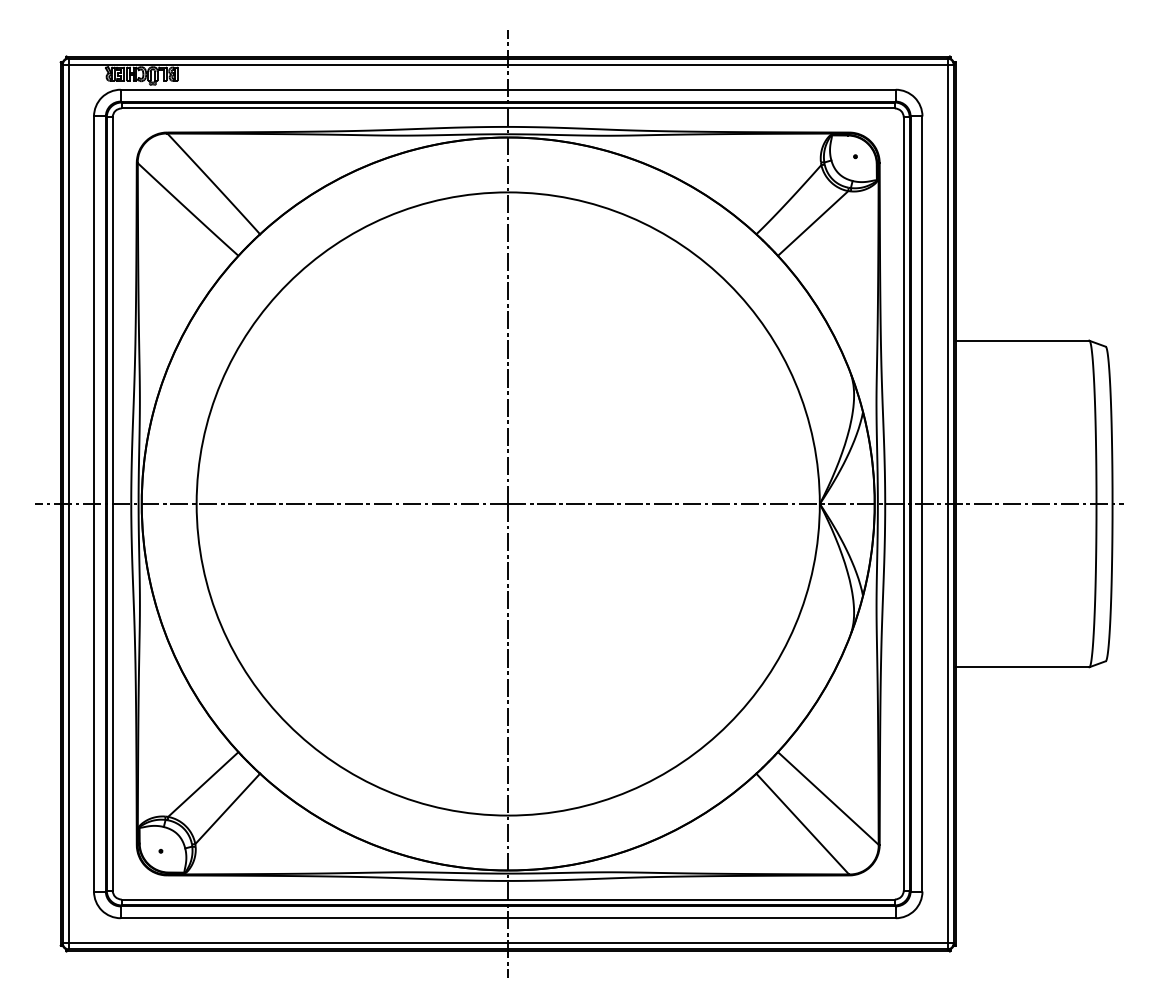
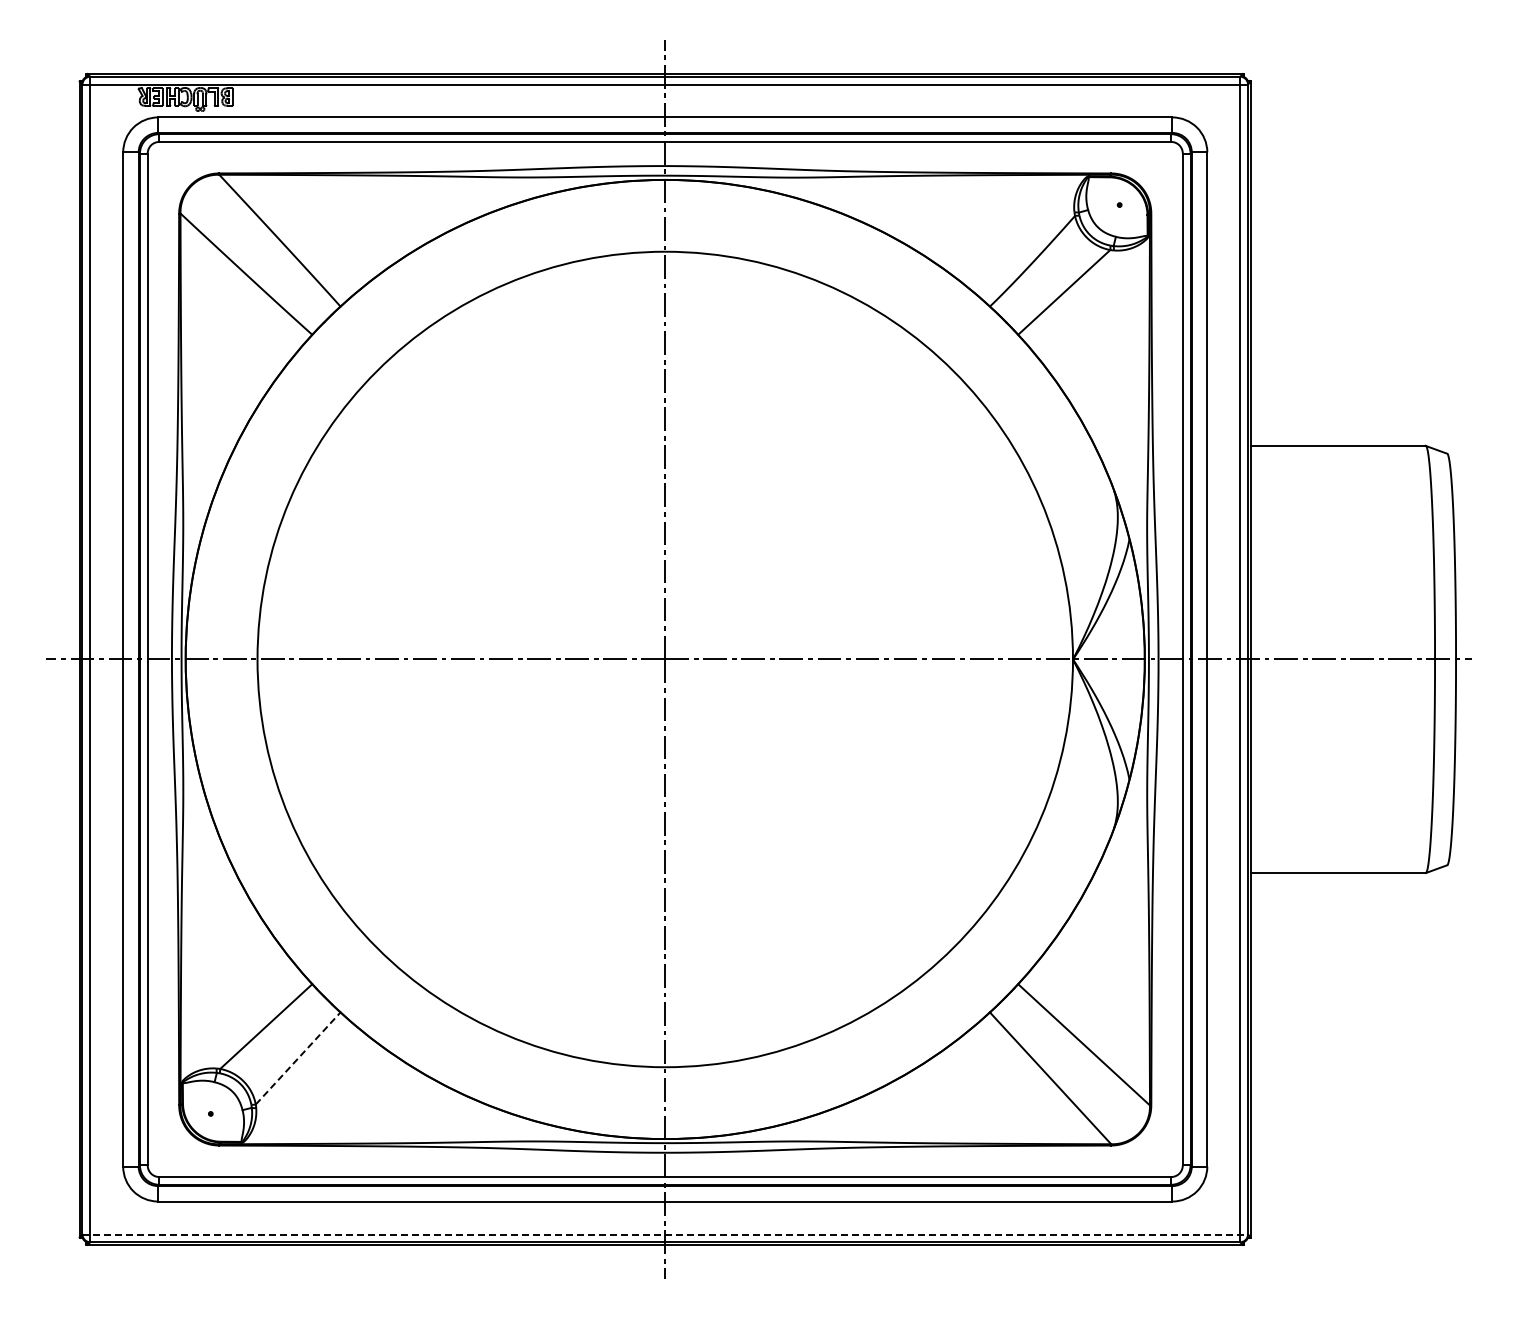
line: (227, 808) -> (298, 1058), solid -> dashed
line: (508, 943) -> (665, 1234), solid -> dashed

